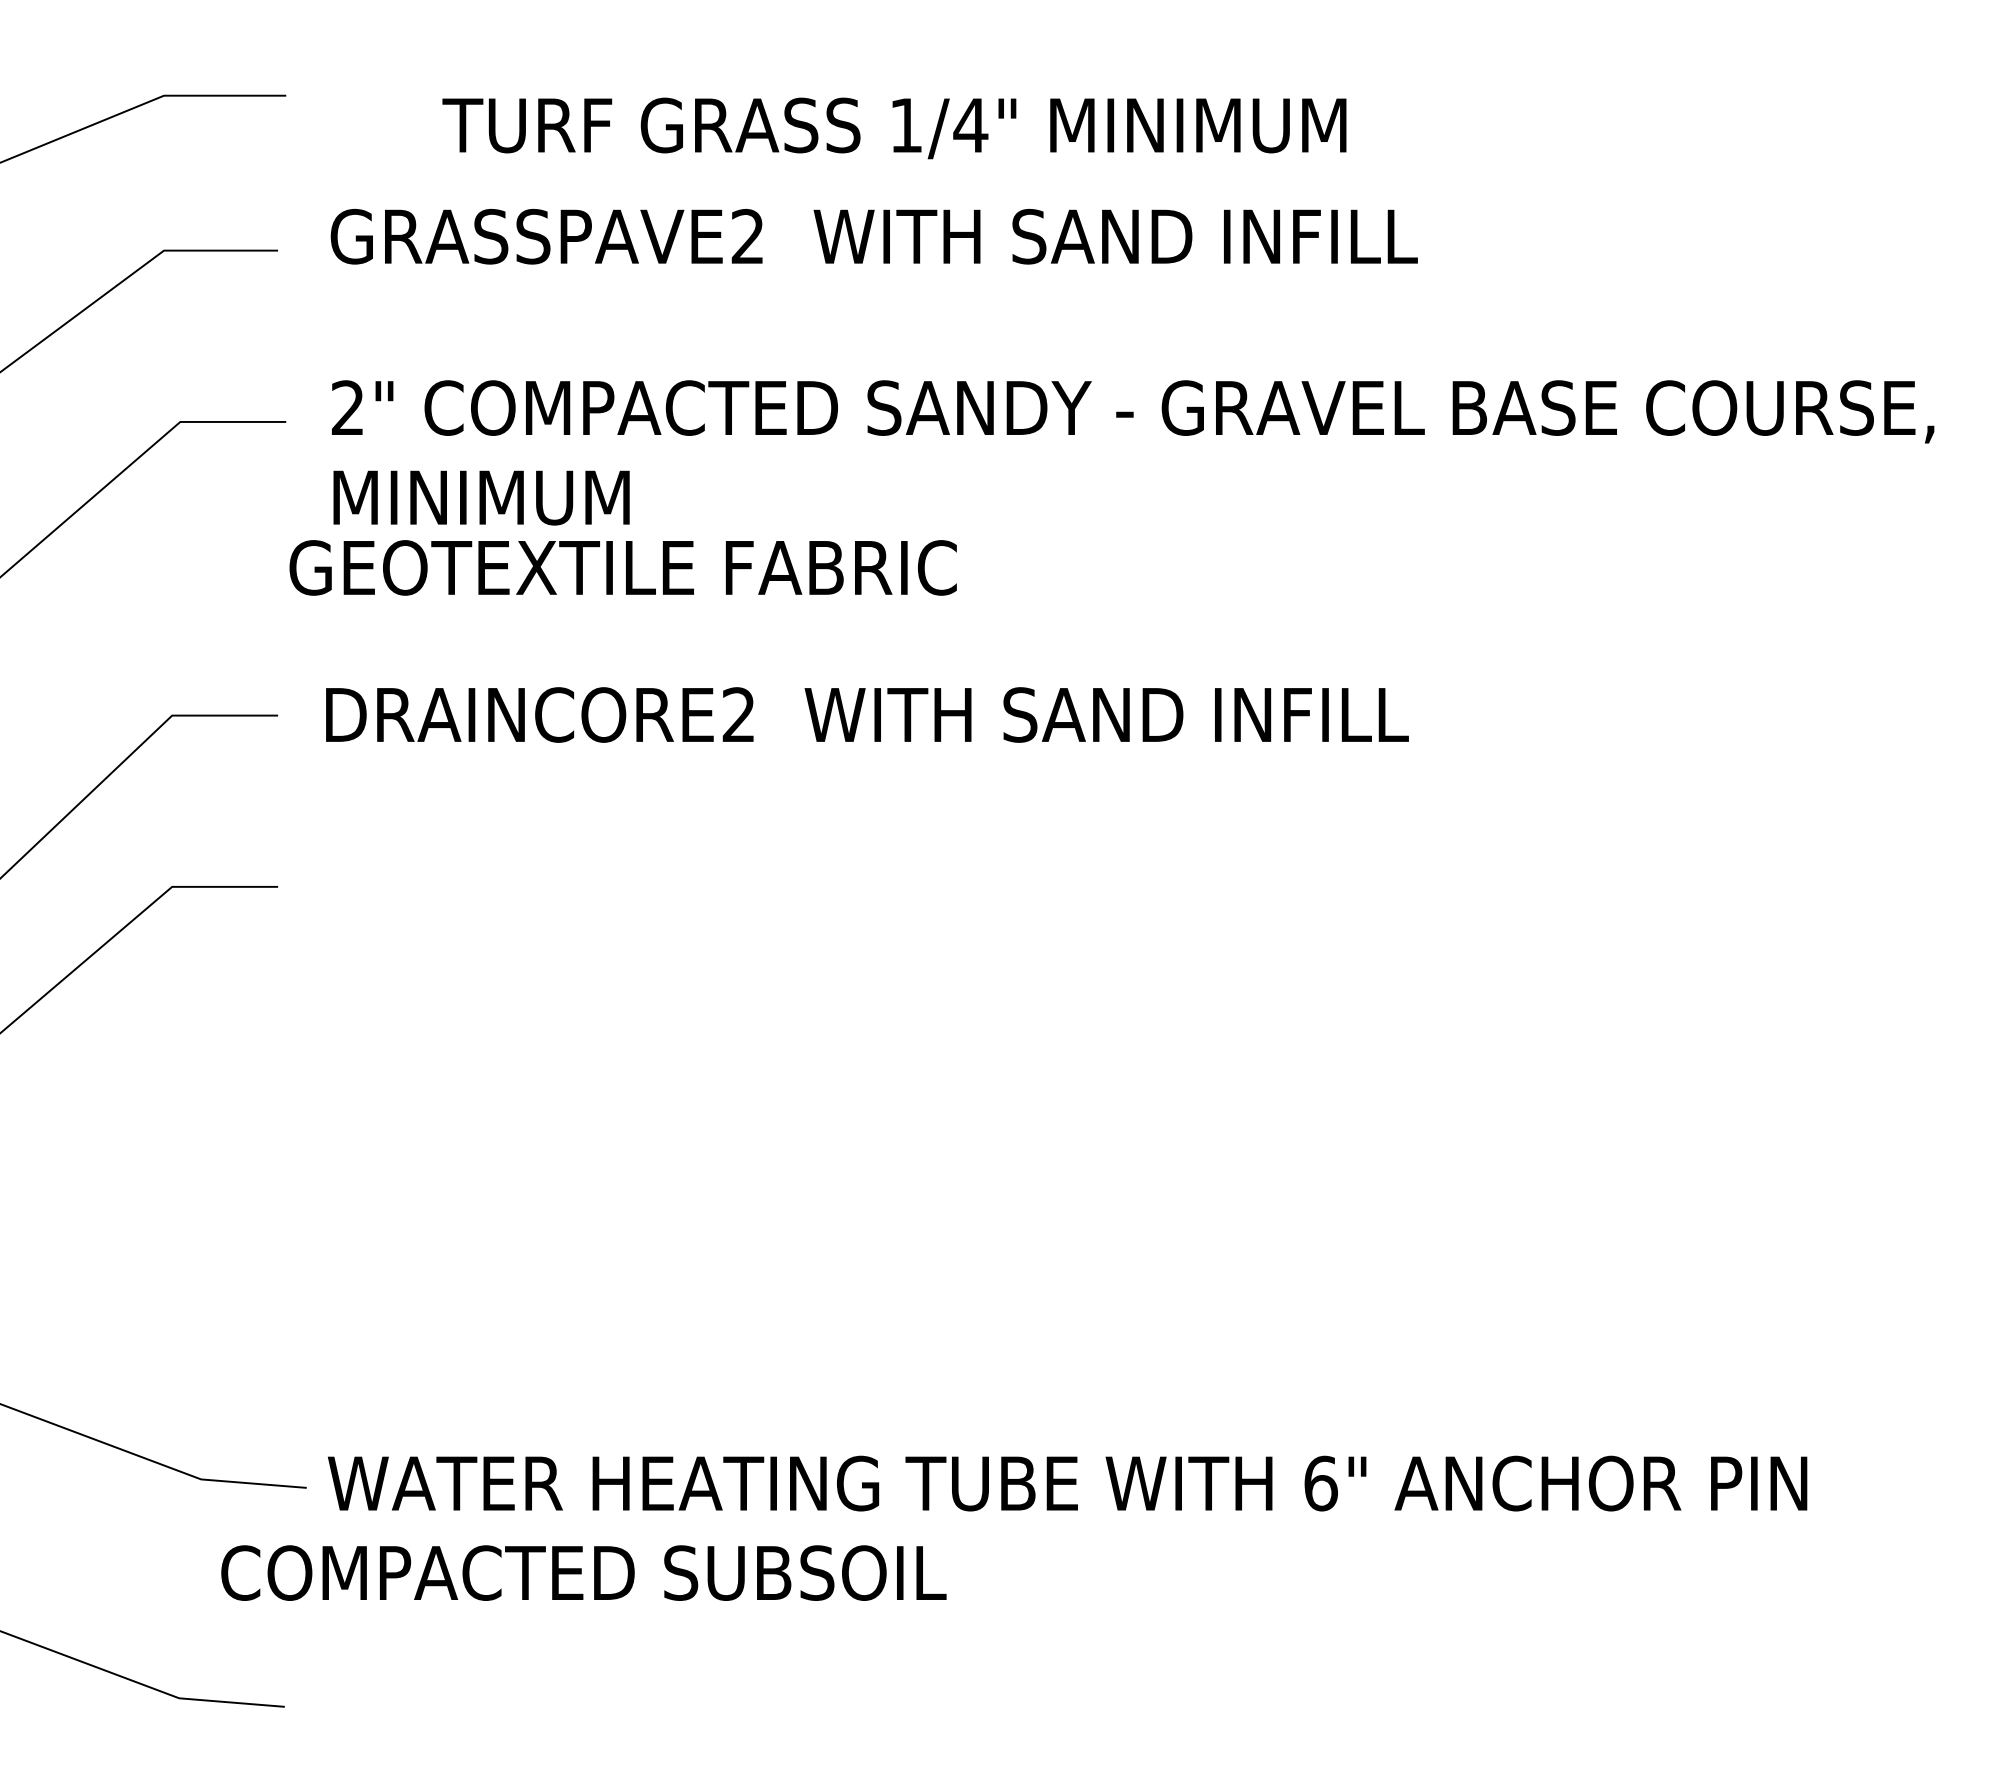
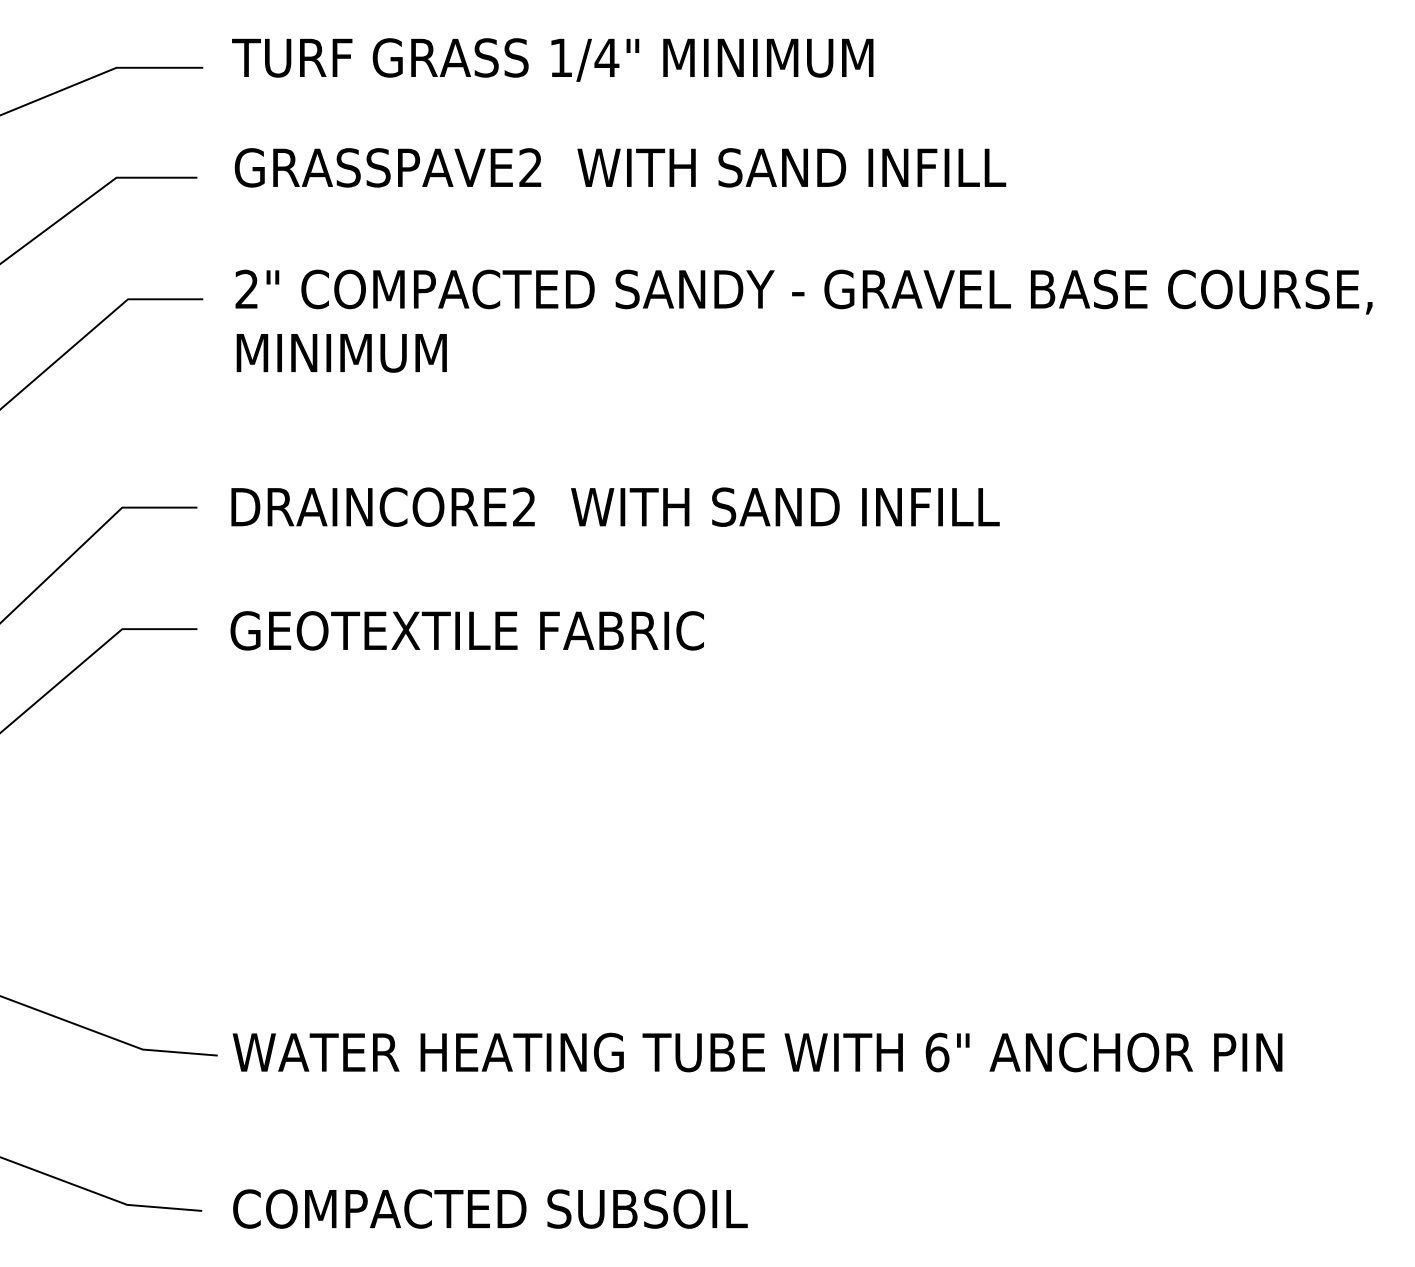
text: (894, 127) -> (552, 59), moved
text: (622, 567) -> (466, 630), moved
text: (584, 1572) -> (490, 1208), moved

